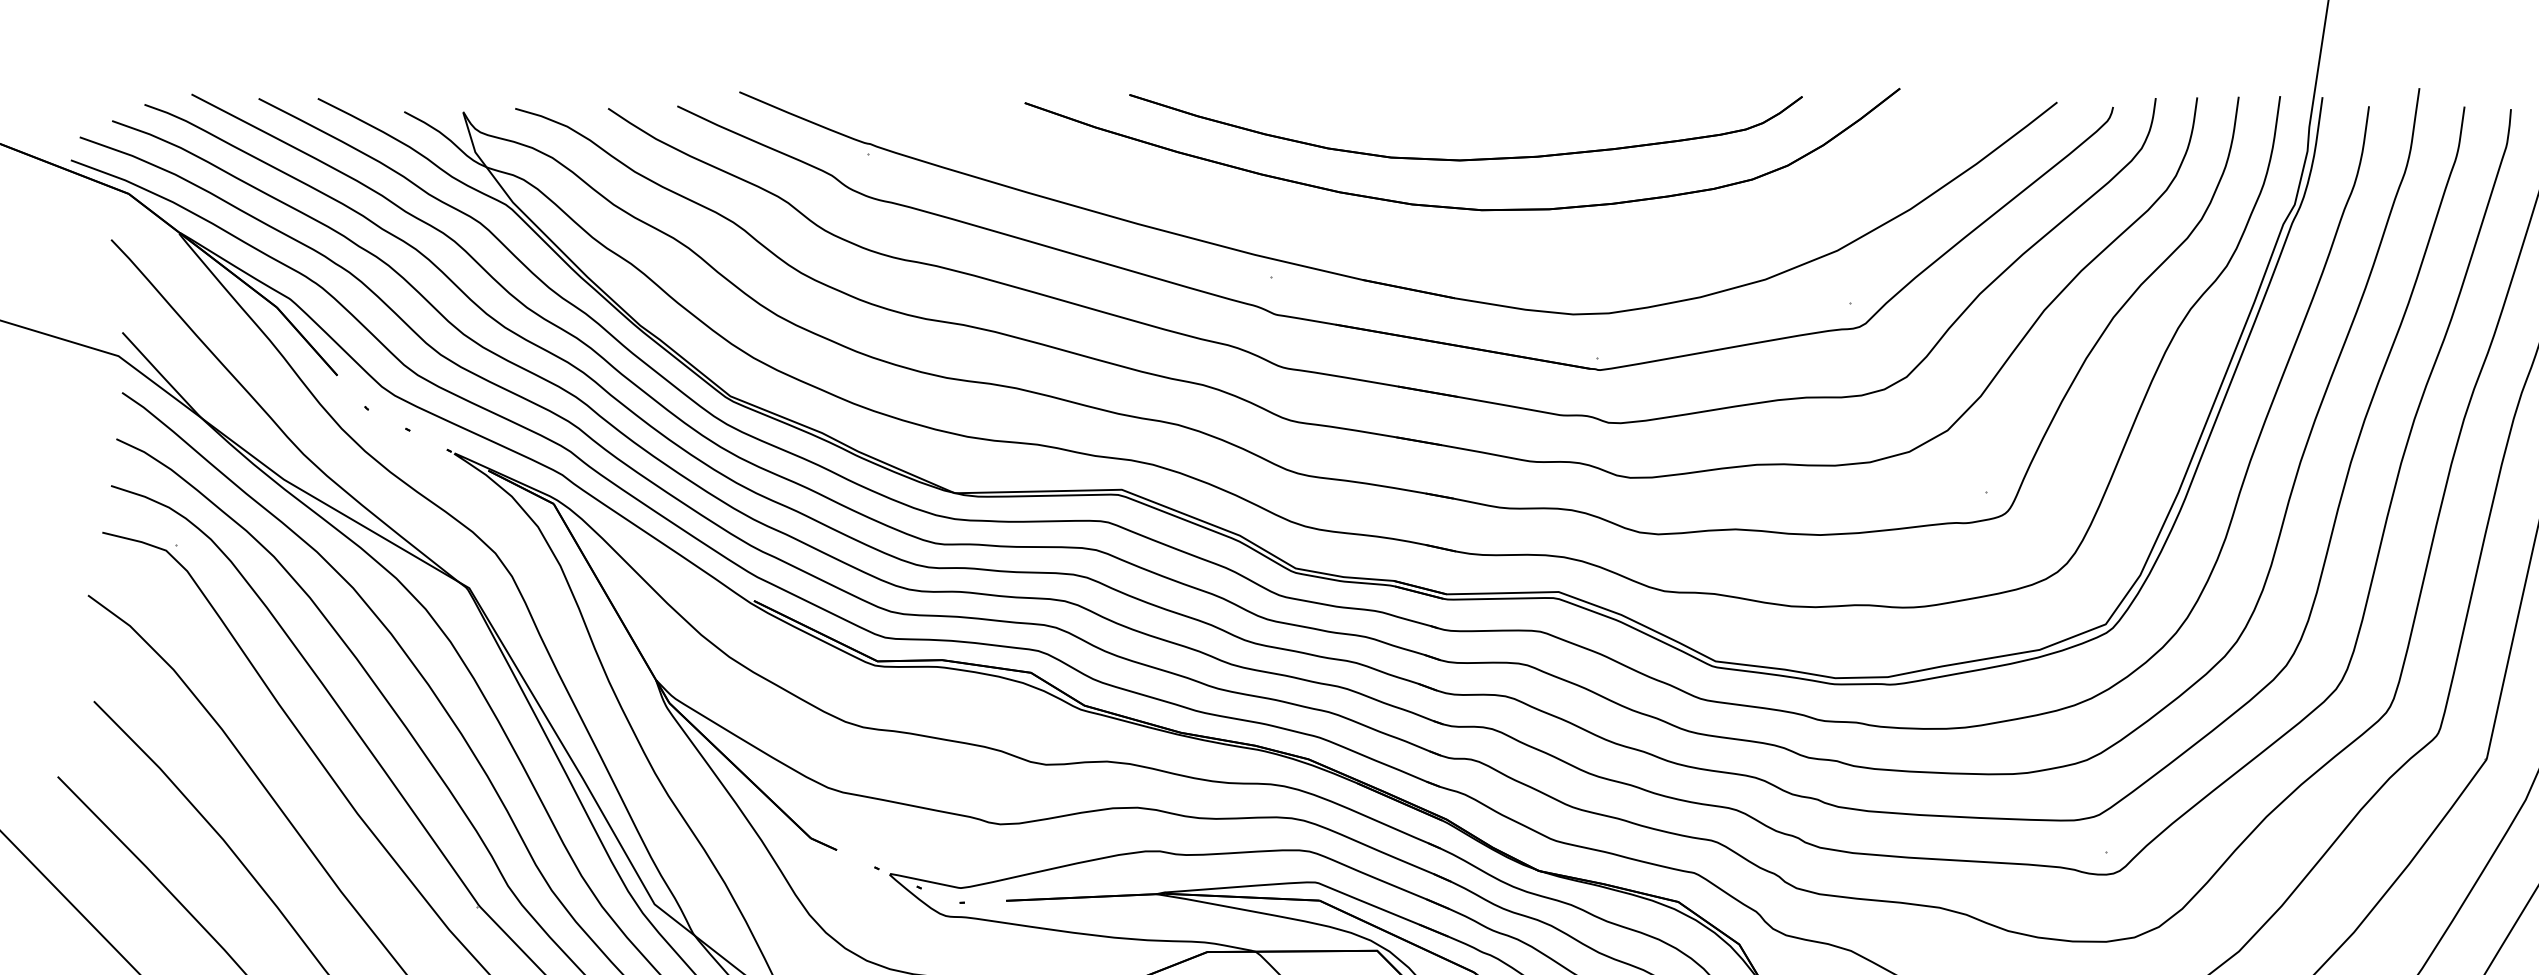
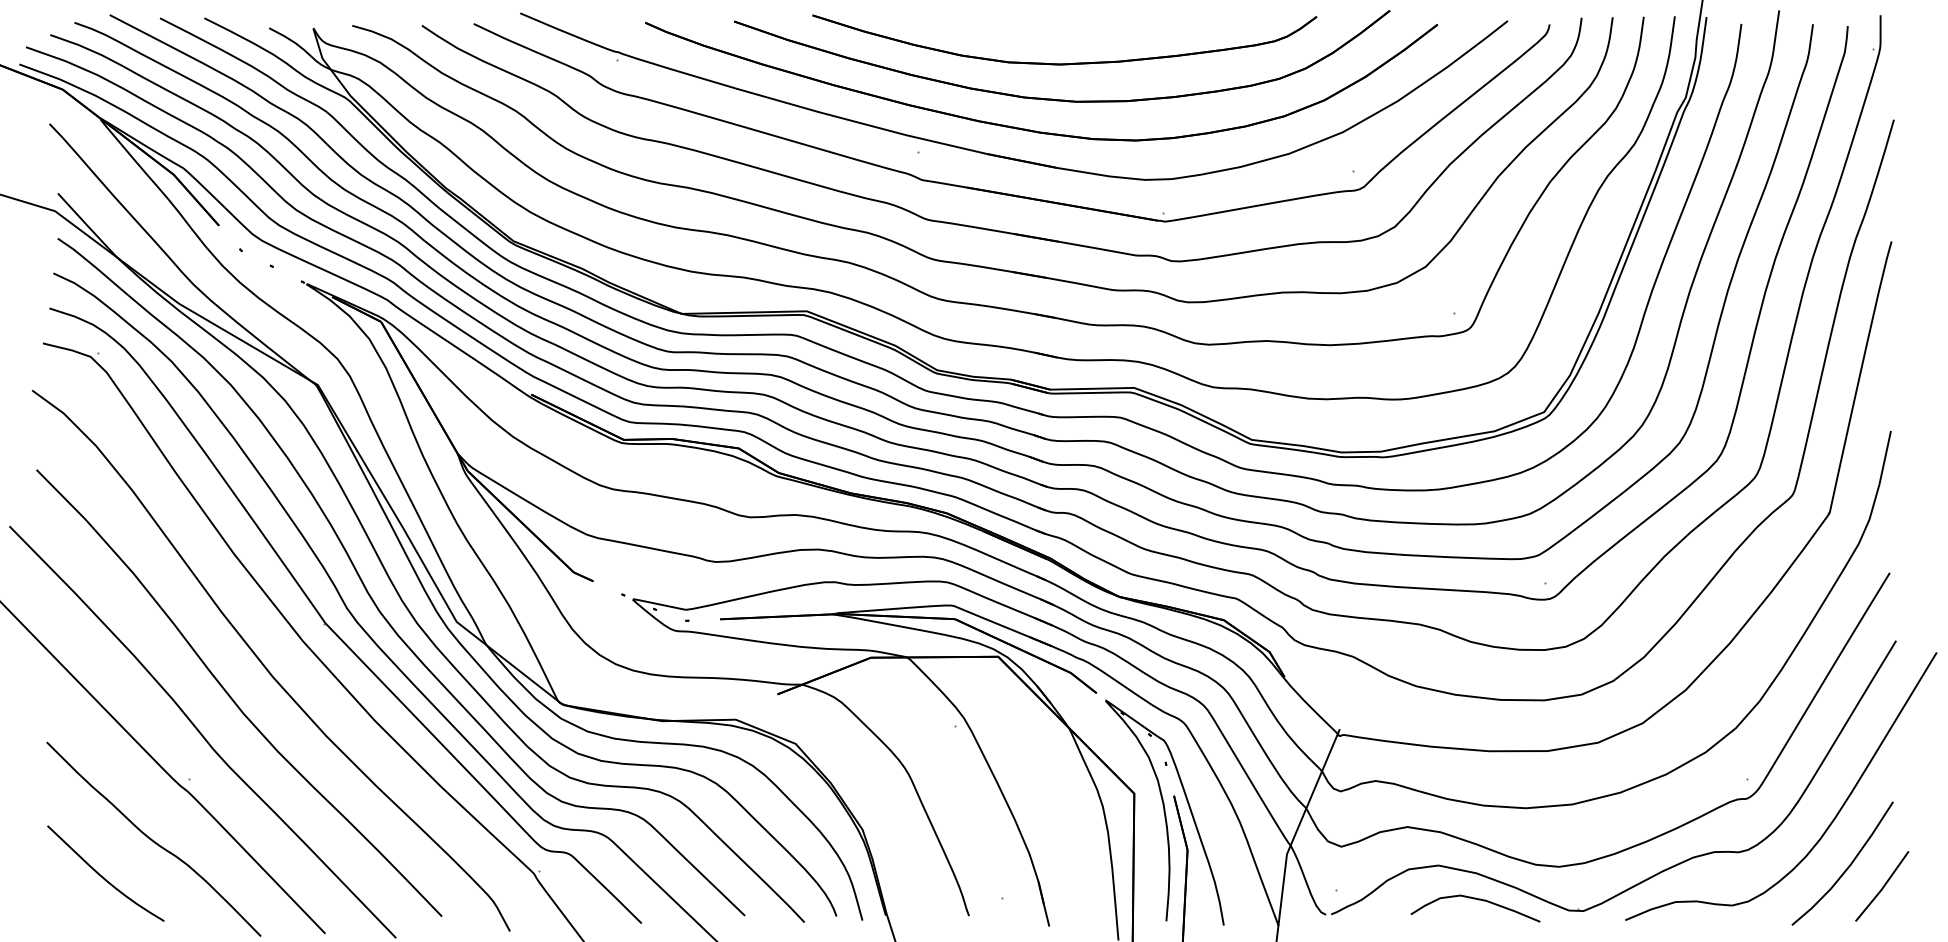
part: (1420, 247) -> (1030, 129), added

